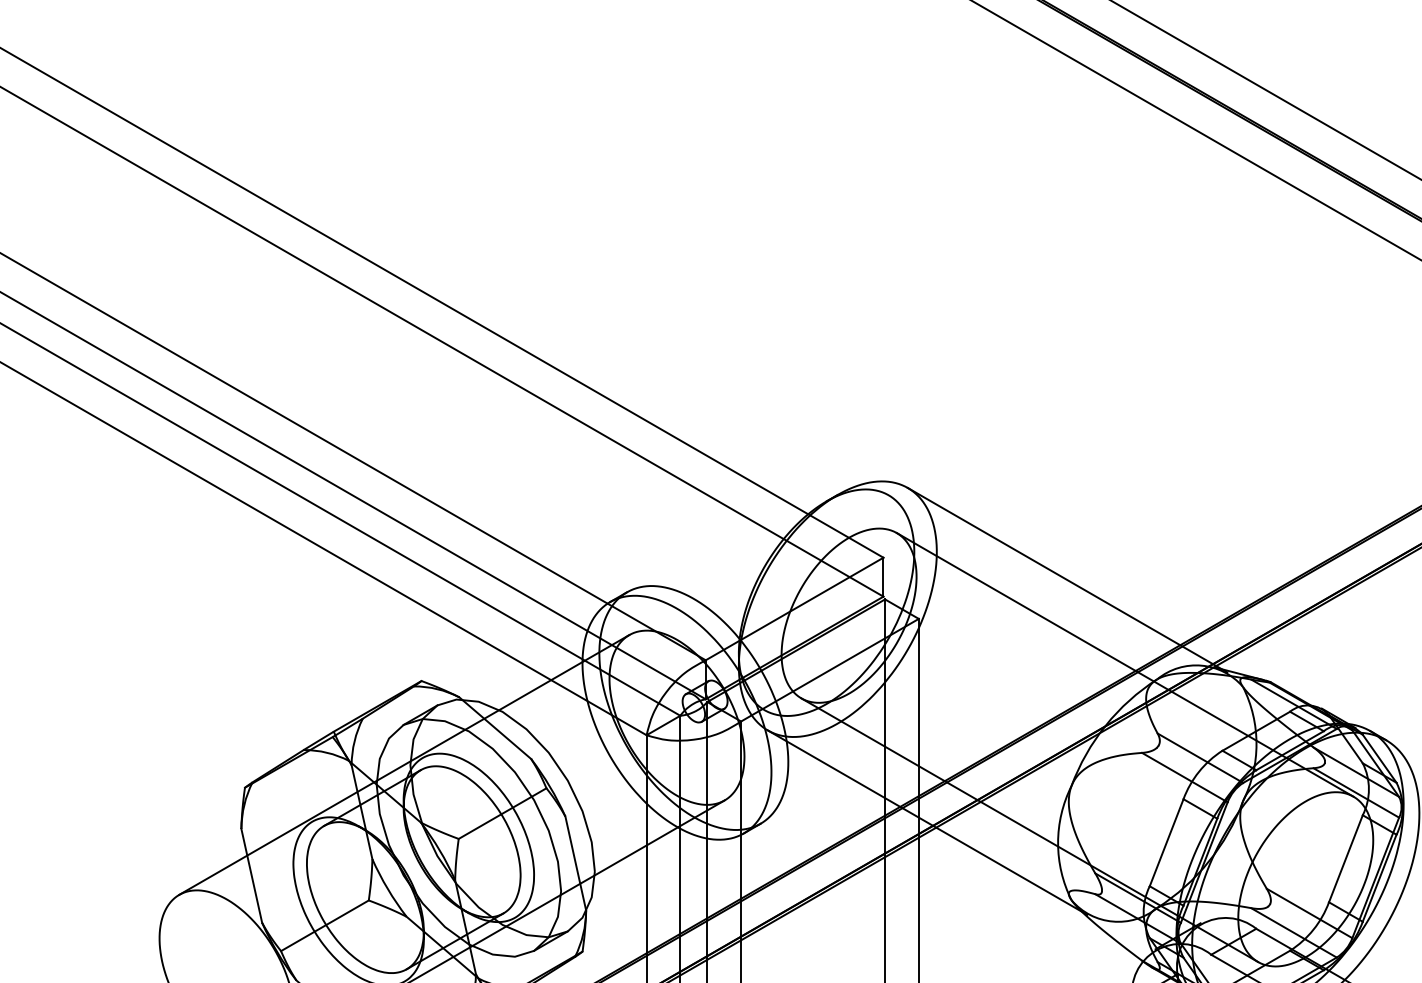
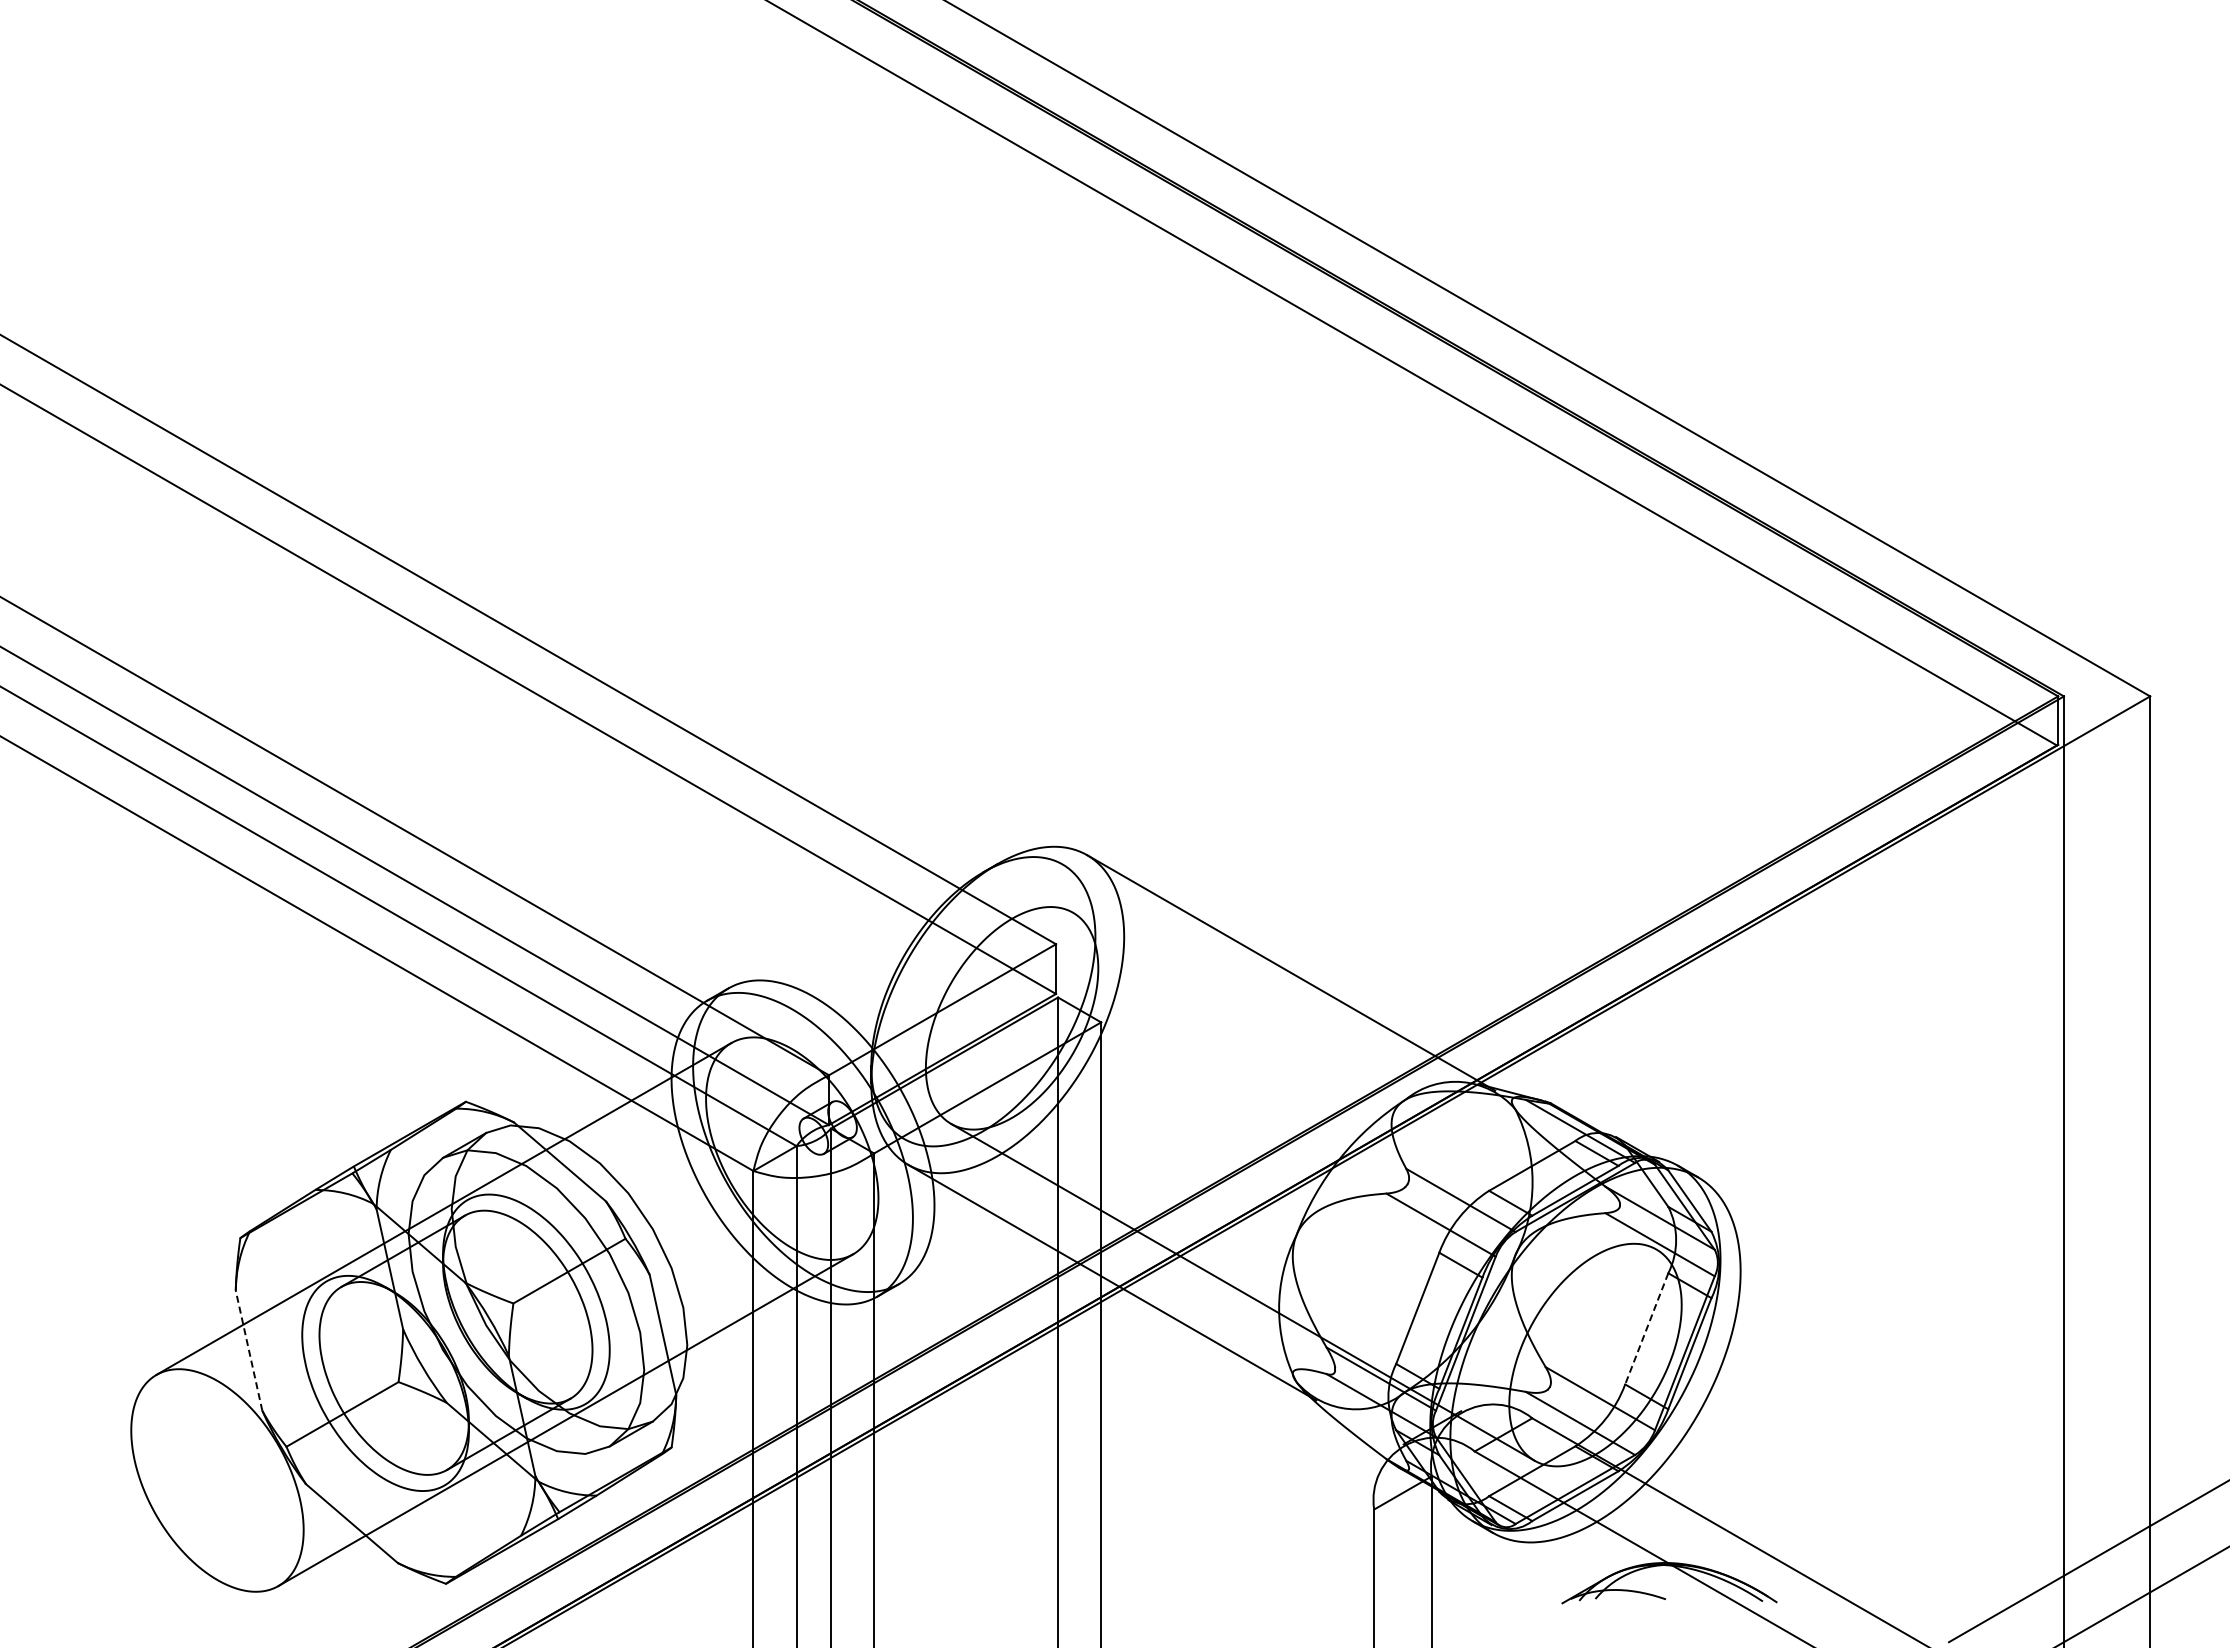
line: (1124, 664) -> (1364, 1080), removed
line: (1345, 858) -> (1646, 1328), solid -> dashed
line: (251, 875) -> (248, 1350), solid -> dashed

